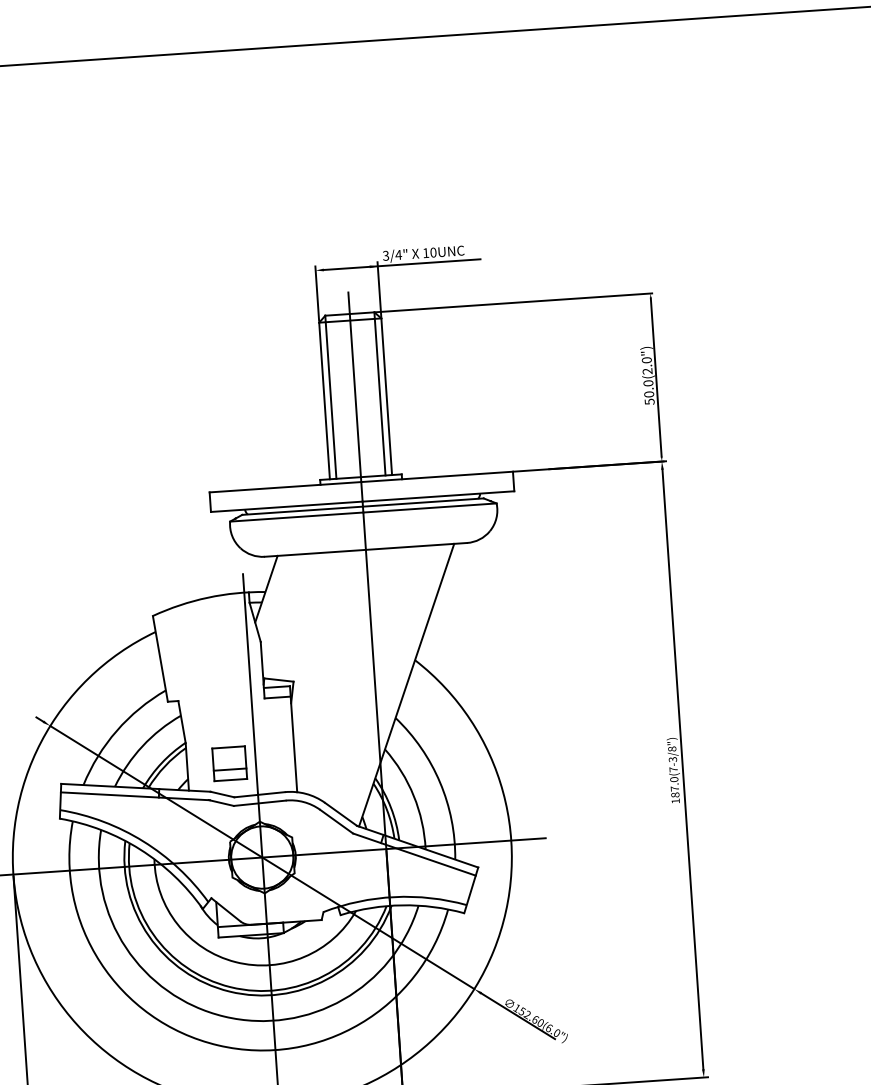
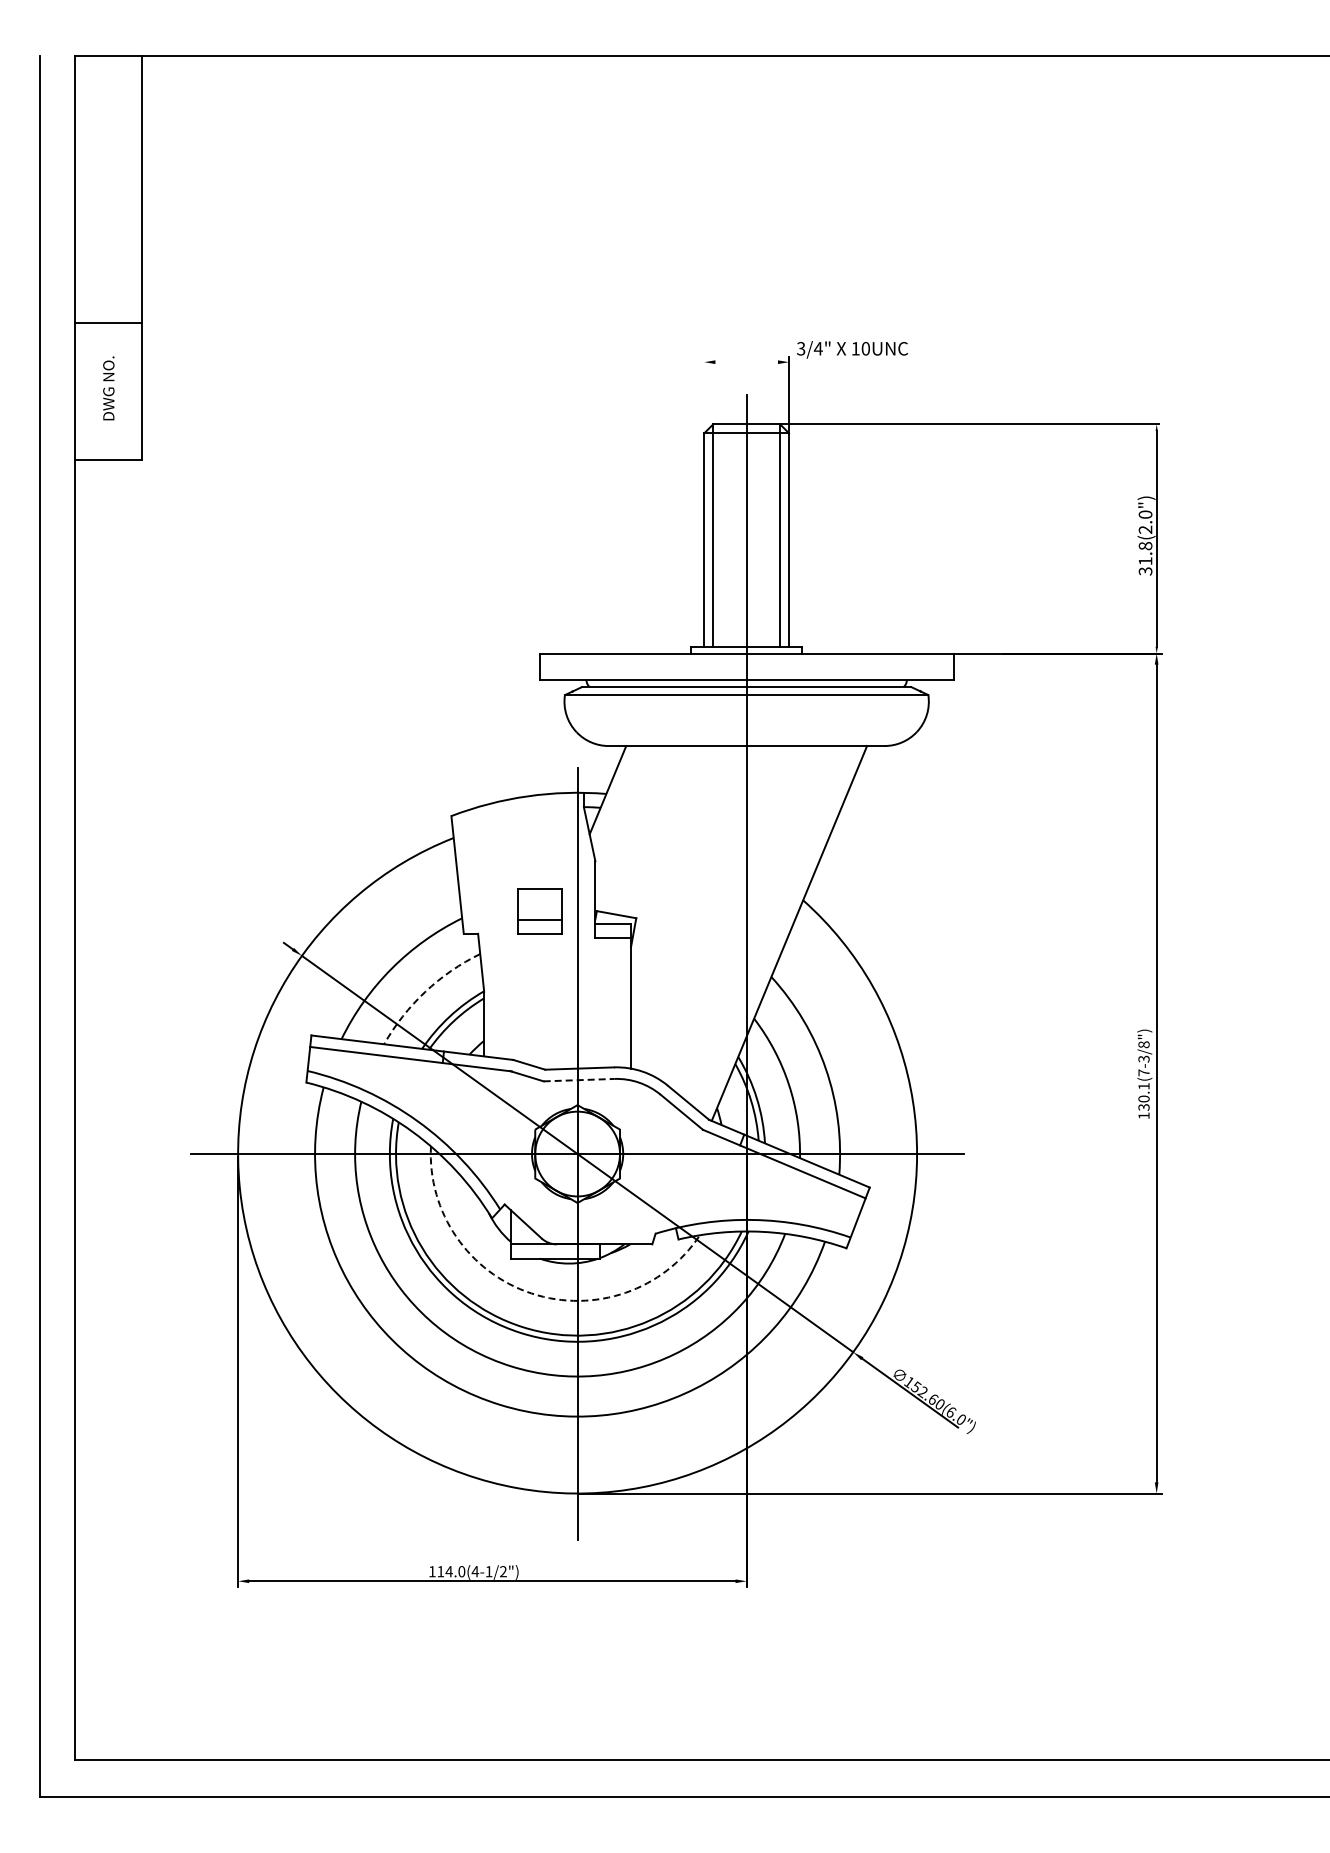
line: (402, 264) -> (822, 362), removed
line: (317, 293) -> (704, 393), removed
text: (649, 392) -> (1145, 558), 50.0(2.0") -> 31.8(2.0")
arc: (142, 745) -> (425, 991), solid -> dashed
part: (229, 763) -> (539, 911), moved
text: (674, 787) -> (1143, 1096), 187.0(7-3/8") -> 130.1(7-3/8")
line: (260, 803) -> (579, 1080), solid -> dashed
arc: (235, 962) -> (531, 1293), solid -> dashed

